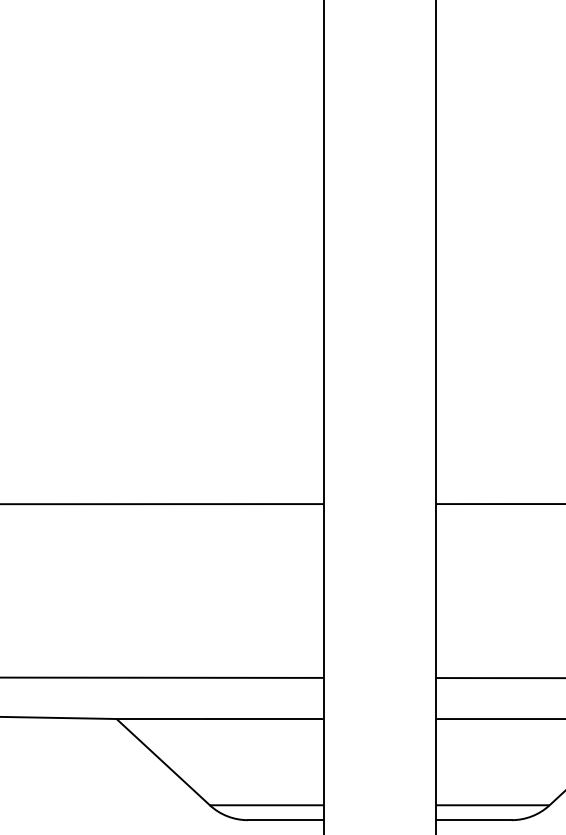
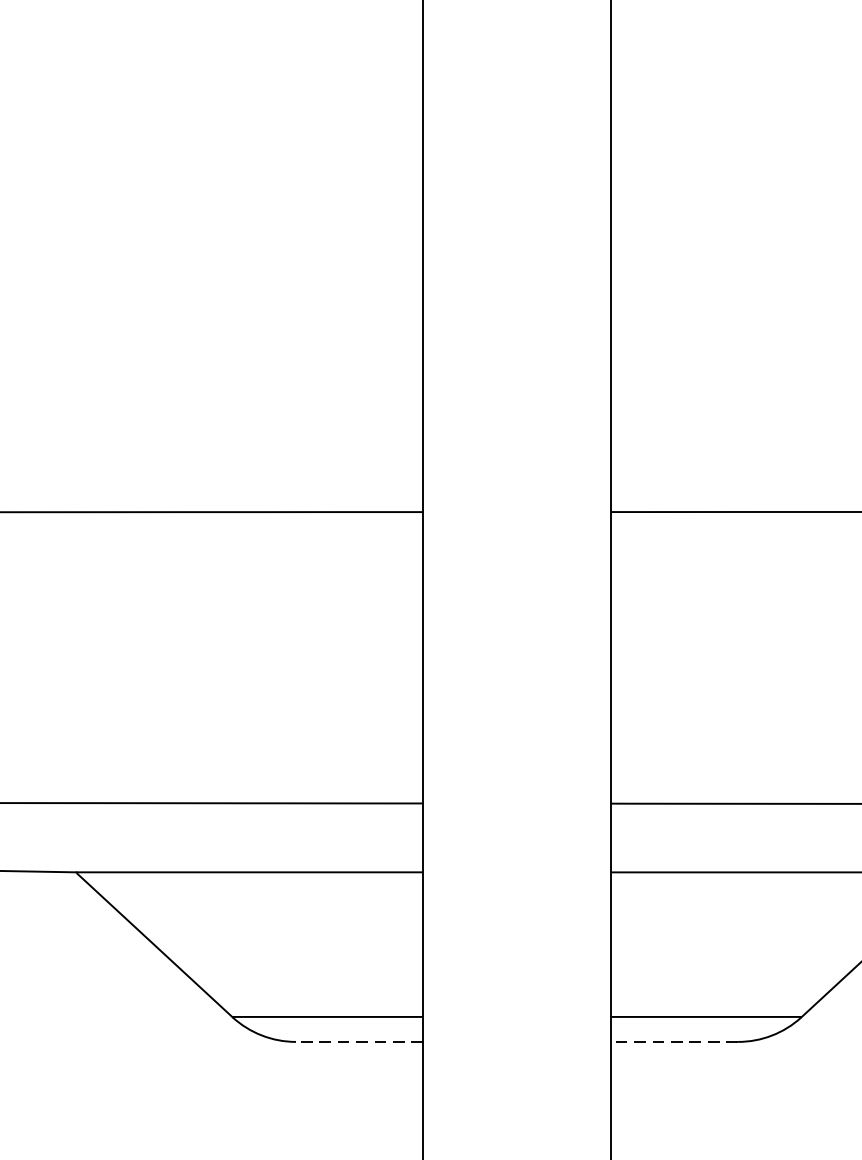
line: (285, 820) -> (359, 1042), solid -> dashed
line: (473, 820) -> (674, 1042), solid -> dashed

